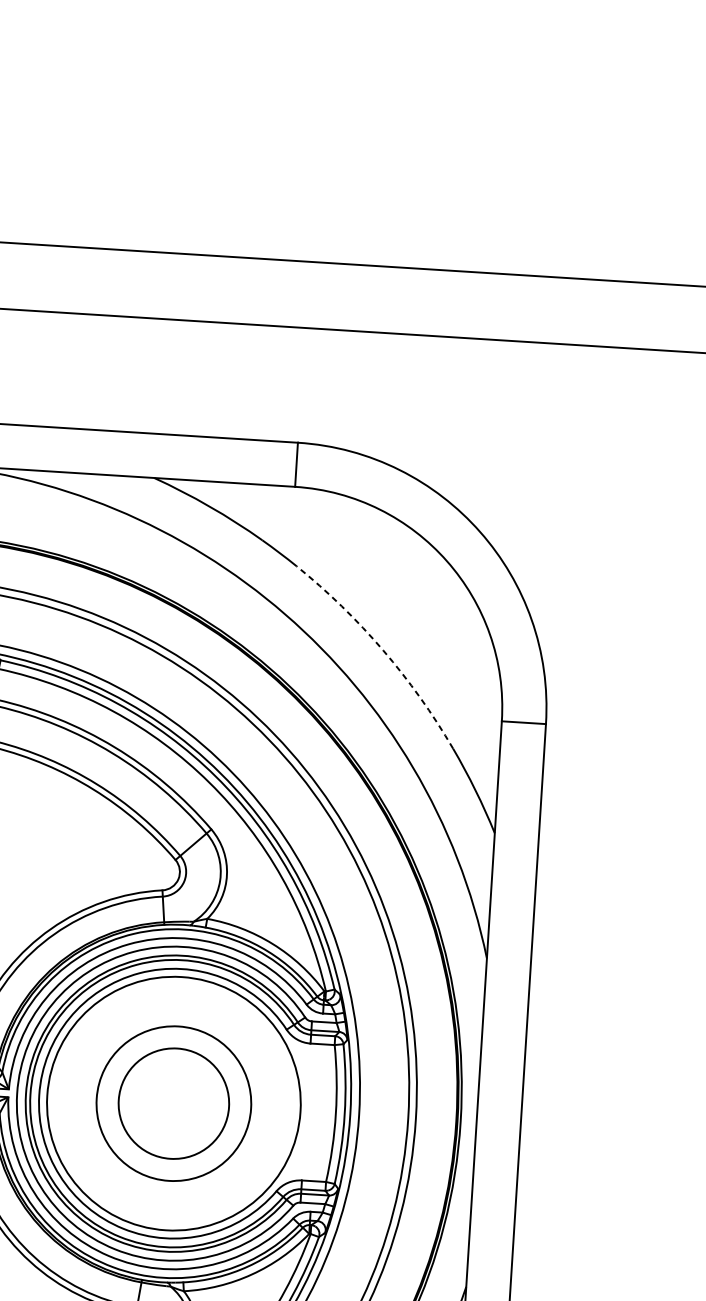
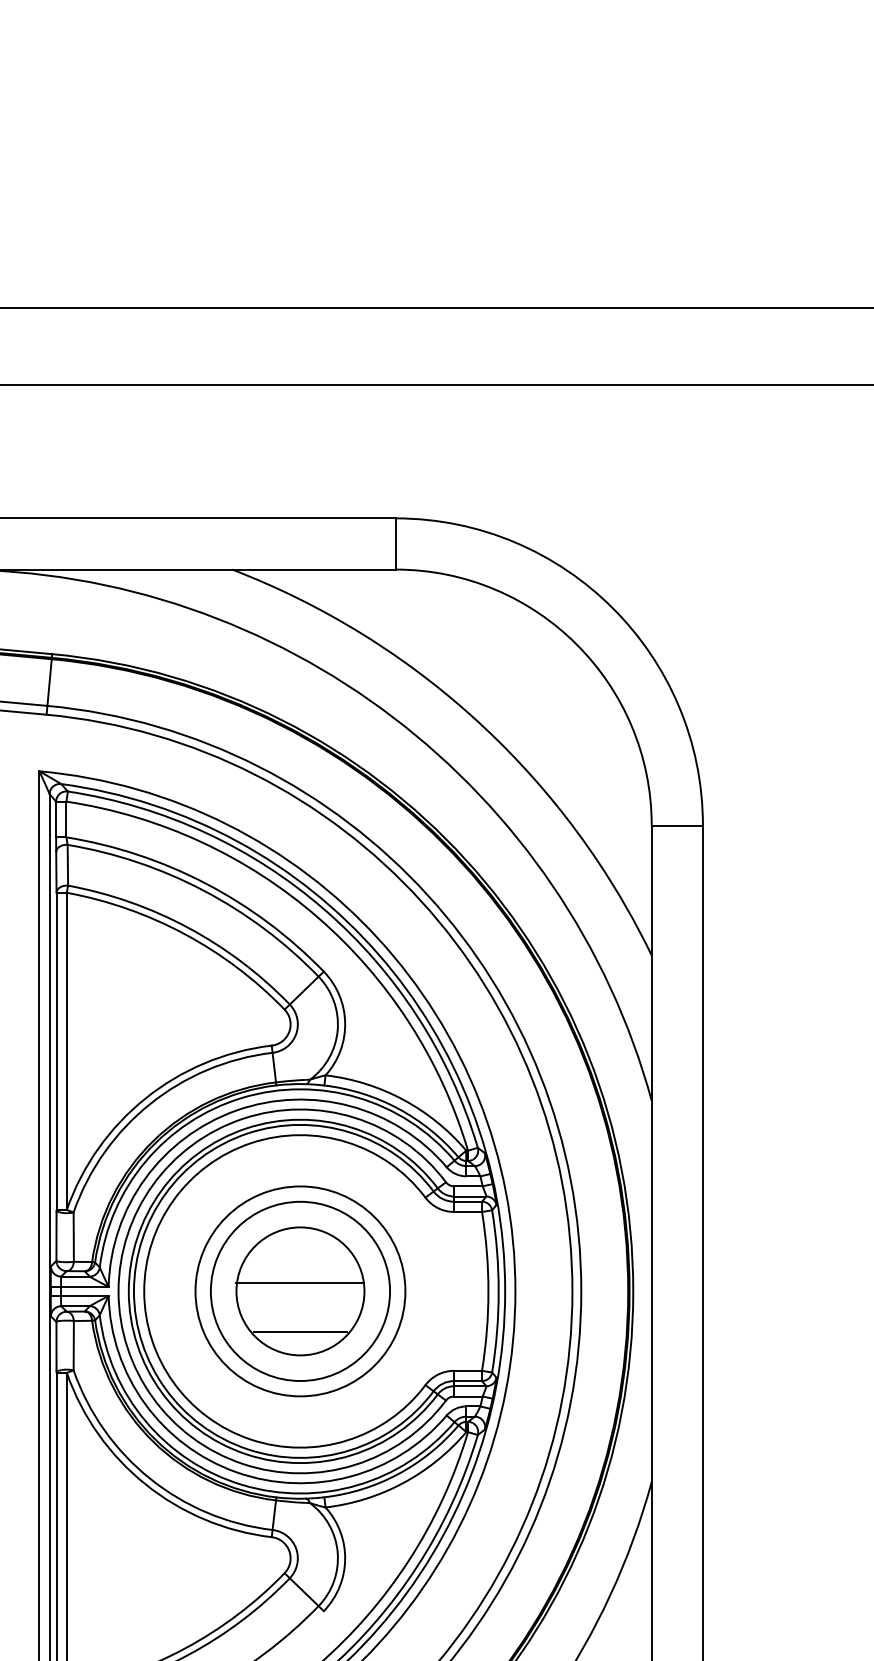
arc: (383, 650) -> (509, 752), dashed -> solid
line: (174, 1096) -> (300, 1282), added
circle: (173, 1103) -> (300, 1291), size x0.71
line: (171, 1139) -> (300, 1332), added

